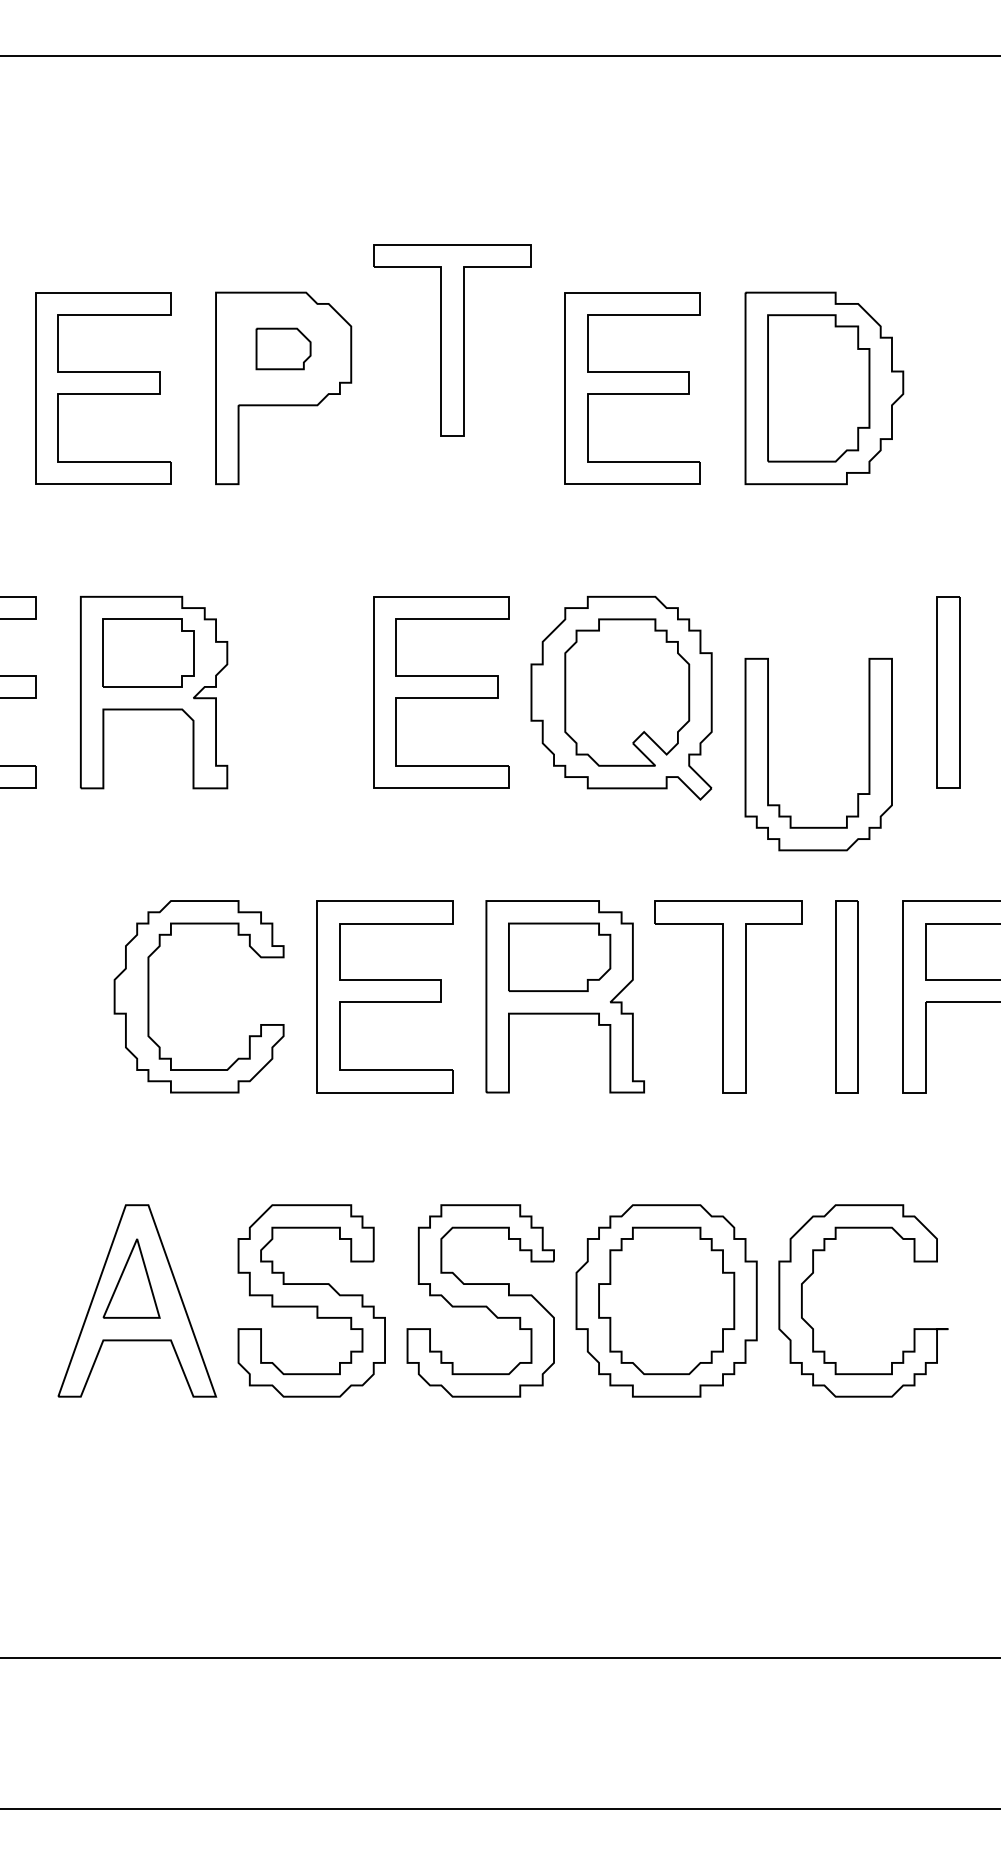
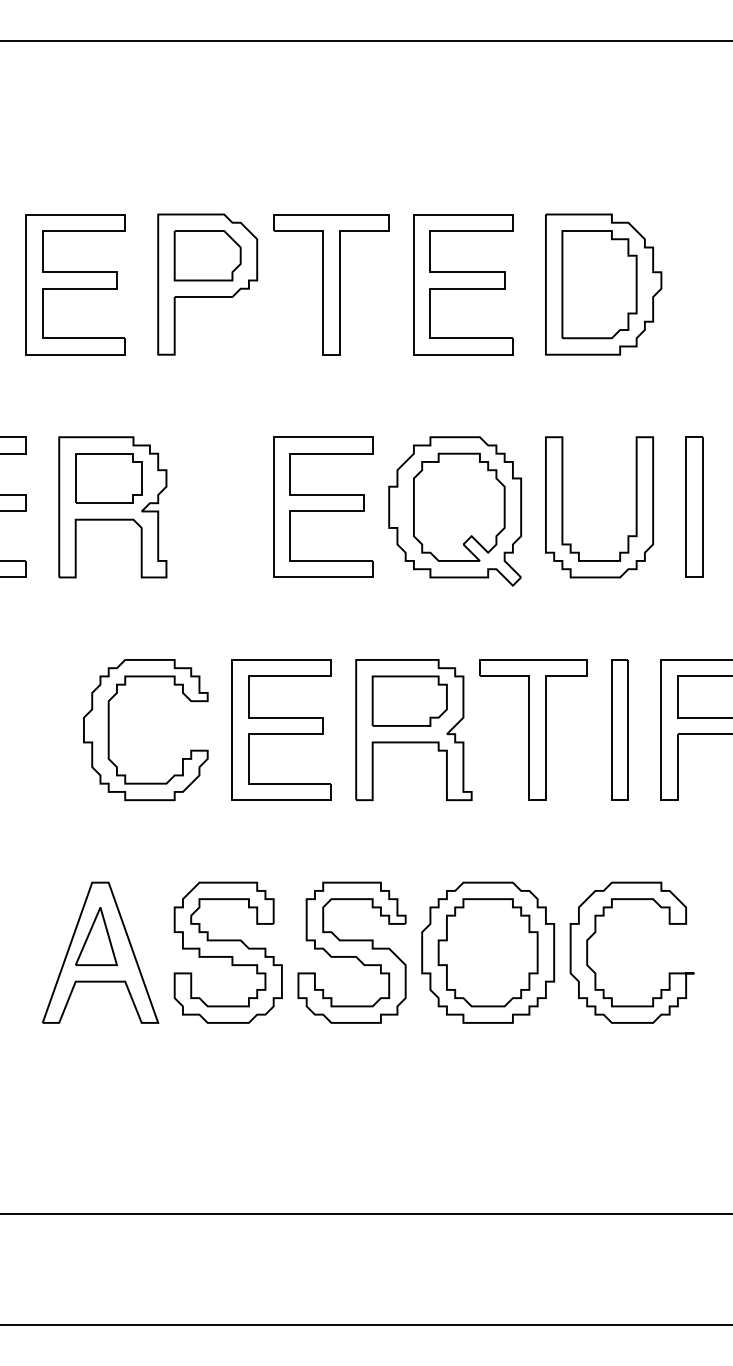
part: (452, 340) -> (331, 284), moved
part: (283, 348) -> (207, 255), size x1.67
part: (768, 754) -> (562, 507), moved

